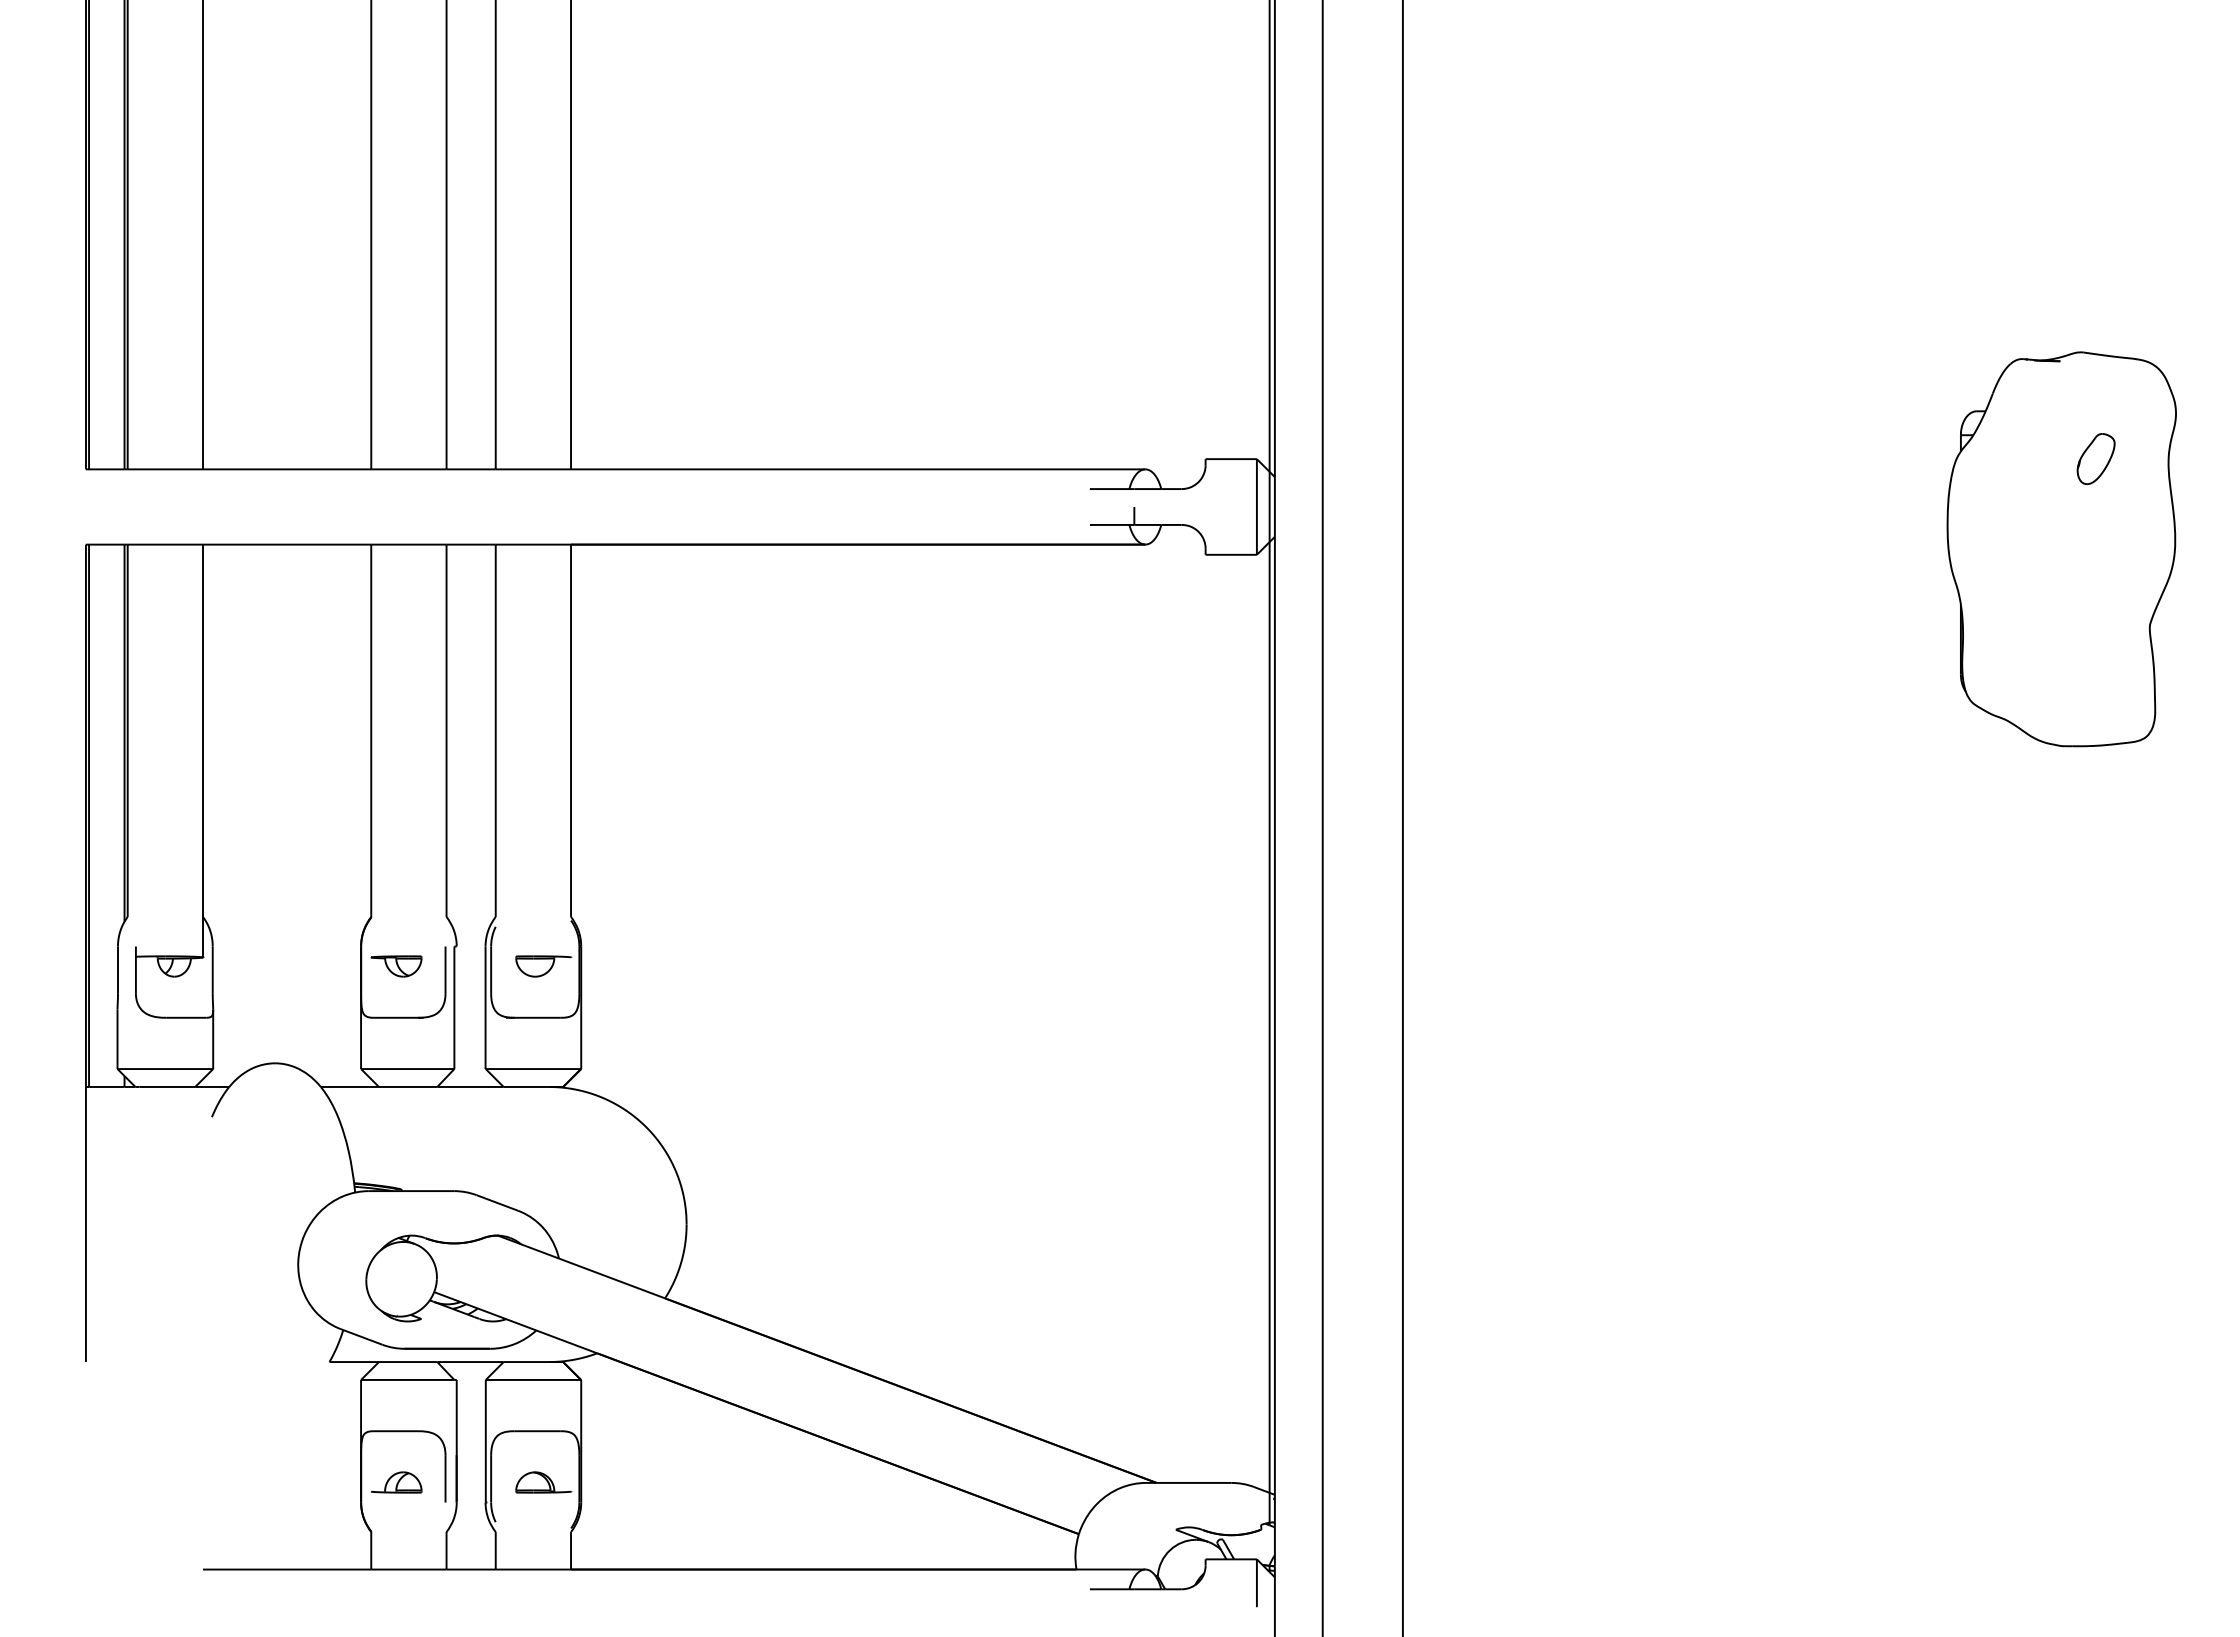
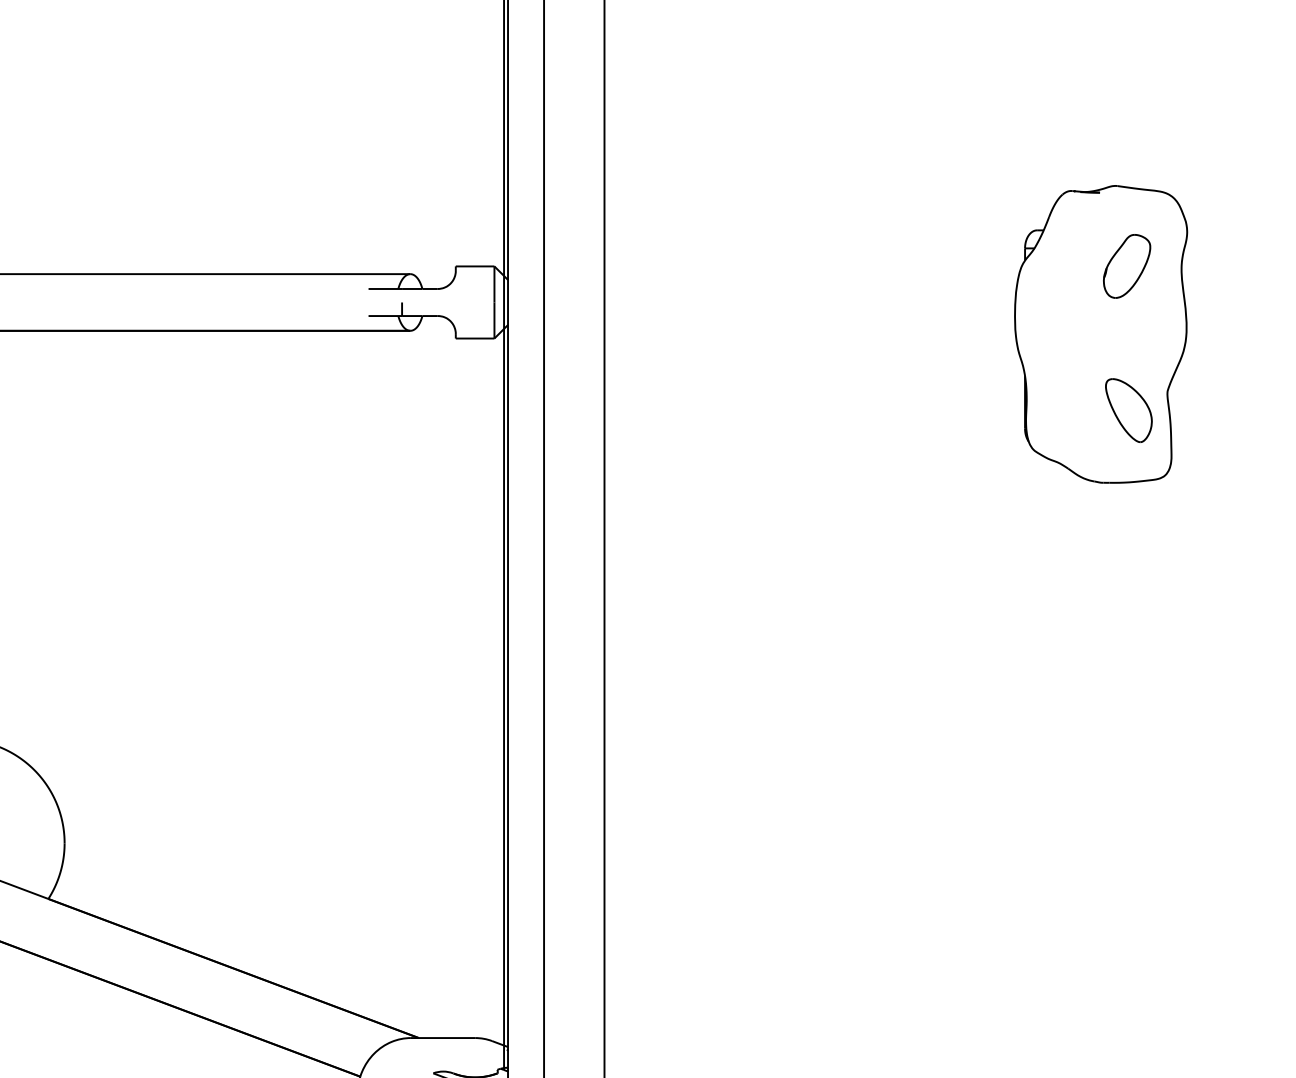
part: (2095, 458) -> (1126, 265), size x1.67
part: (2098, 650) -> (1128, 410), added

